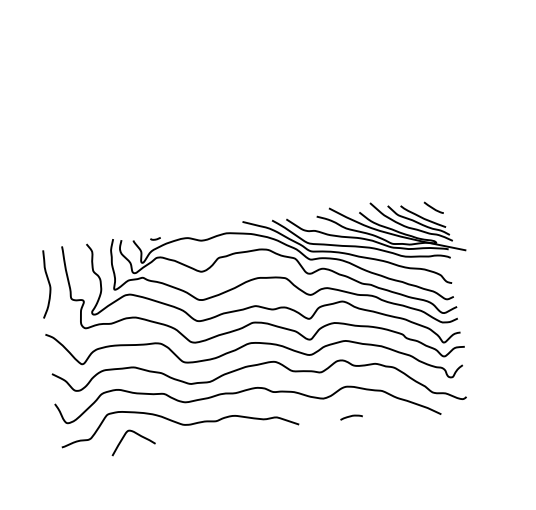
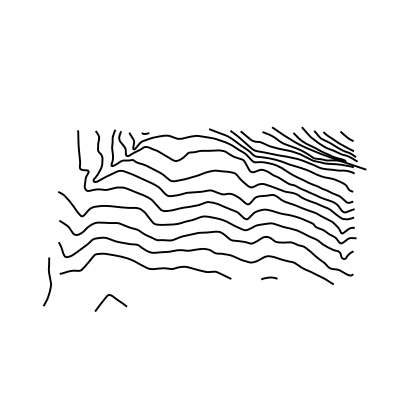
curve: (47, 283) -> (49, 281), moved
curve: (135, 434) -> (113, 298), moved

